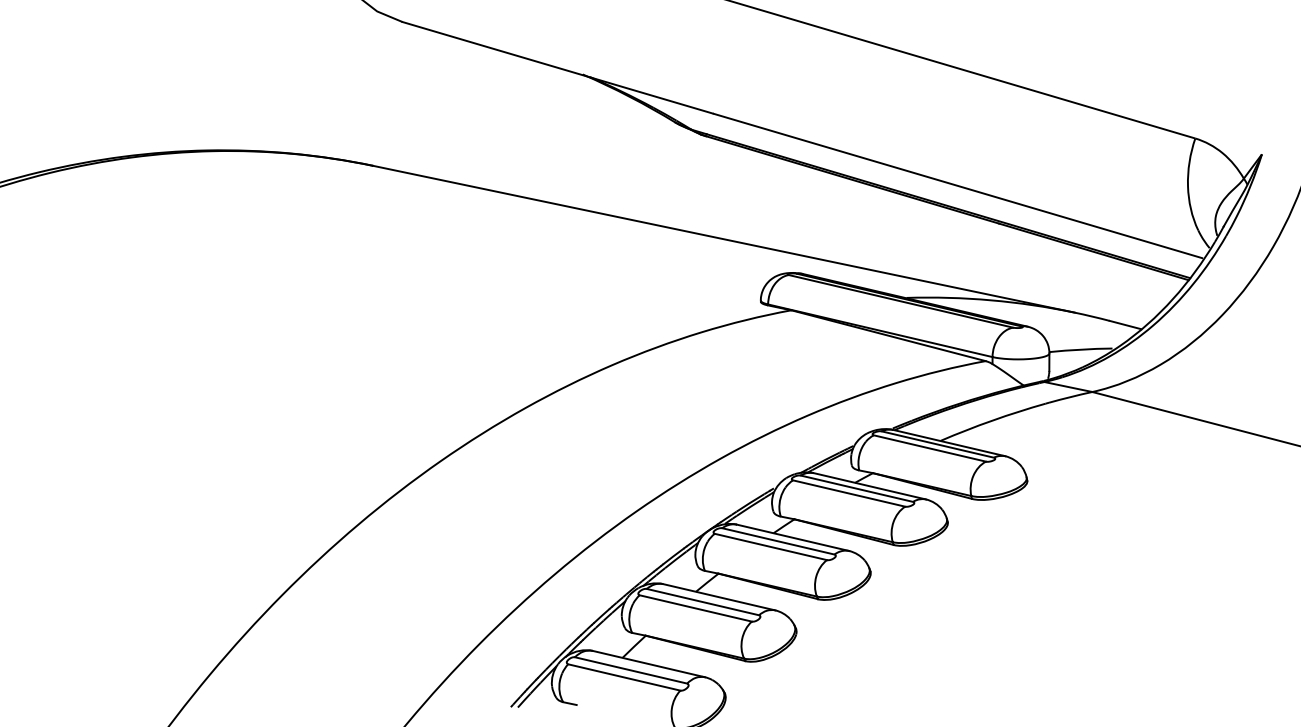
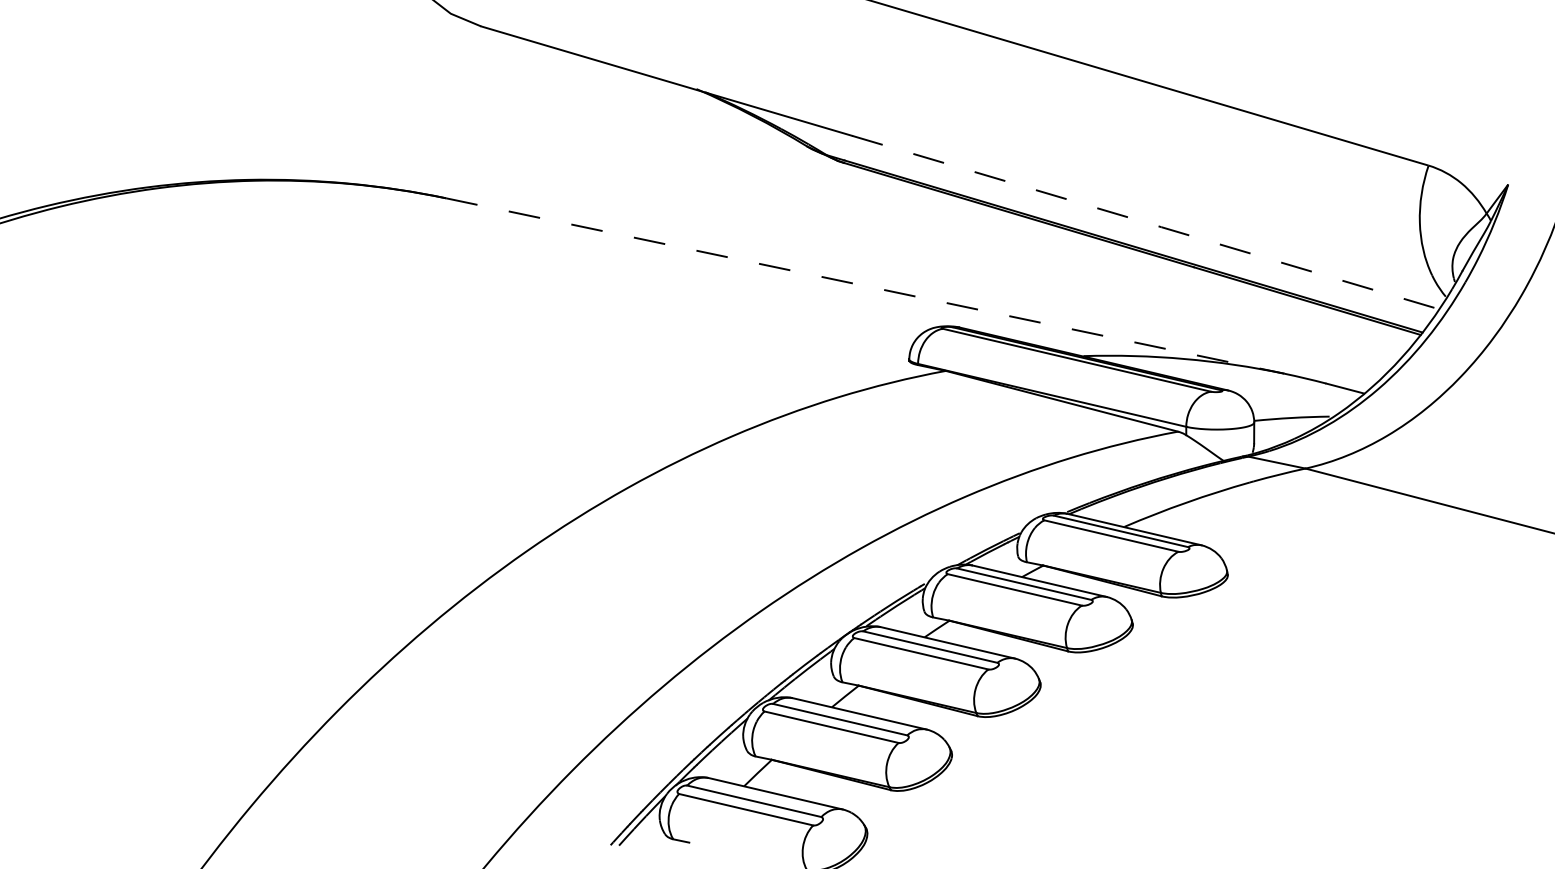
line: (959, 186) -> (1146, 222), solid -> dashed
line: (724, 239) -> (865, 286), solid -> dashed

